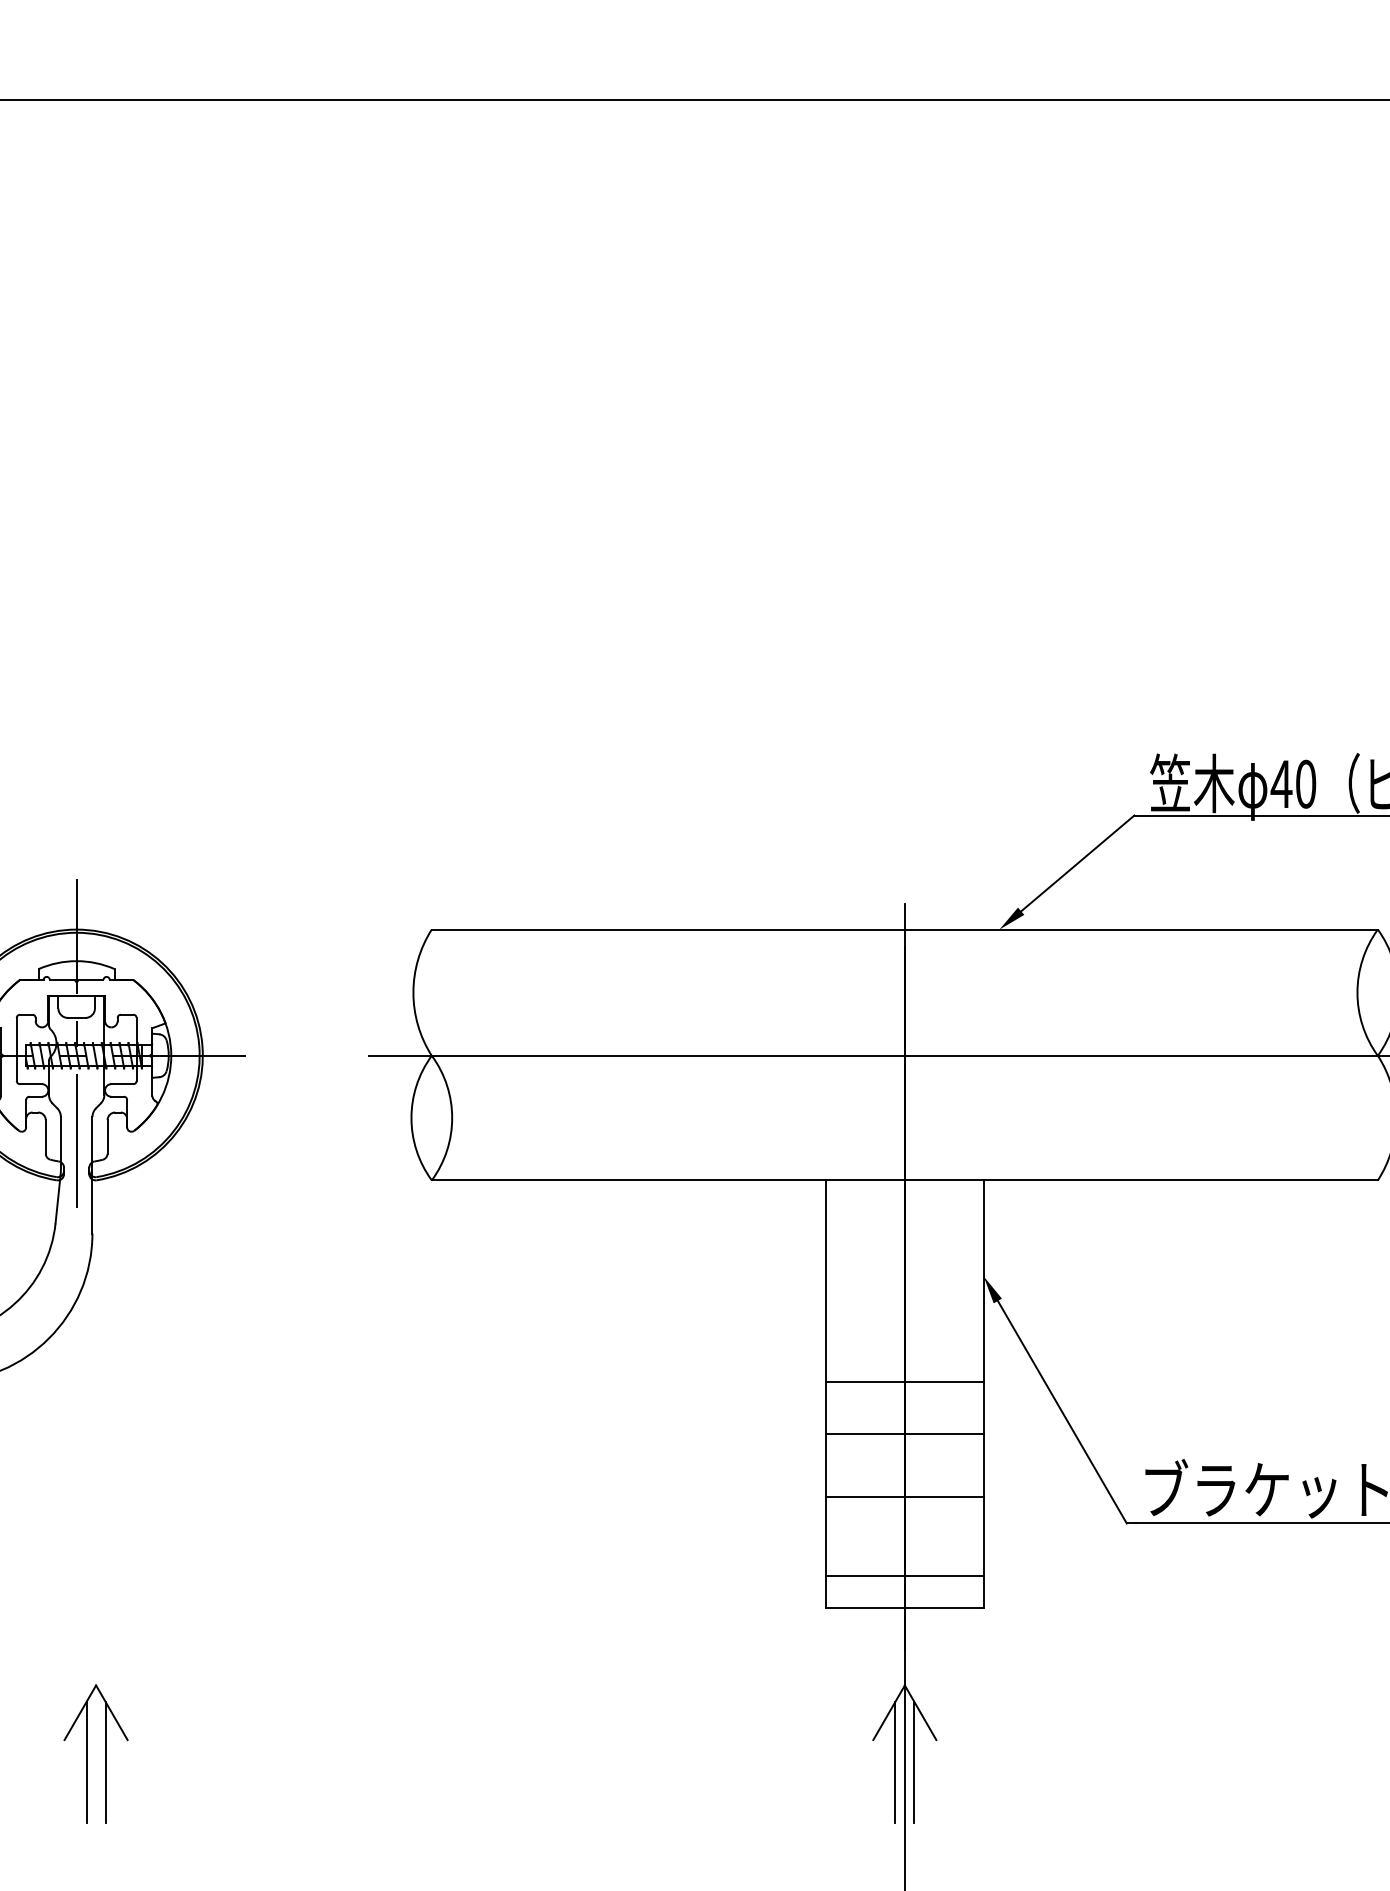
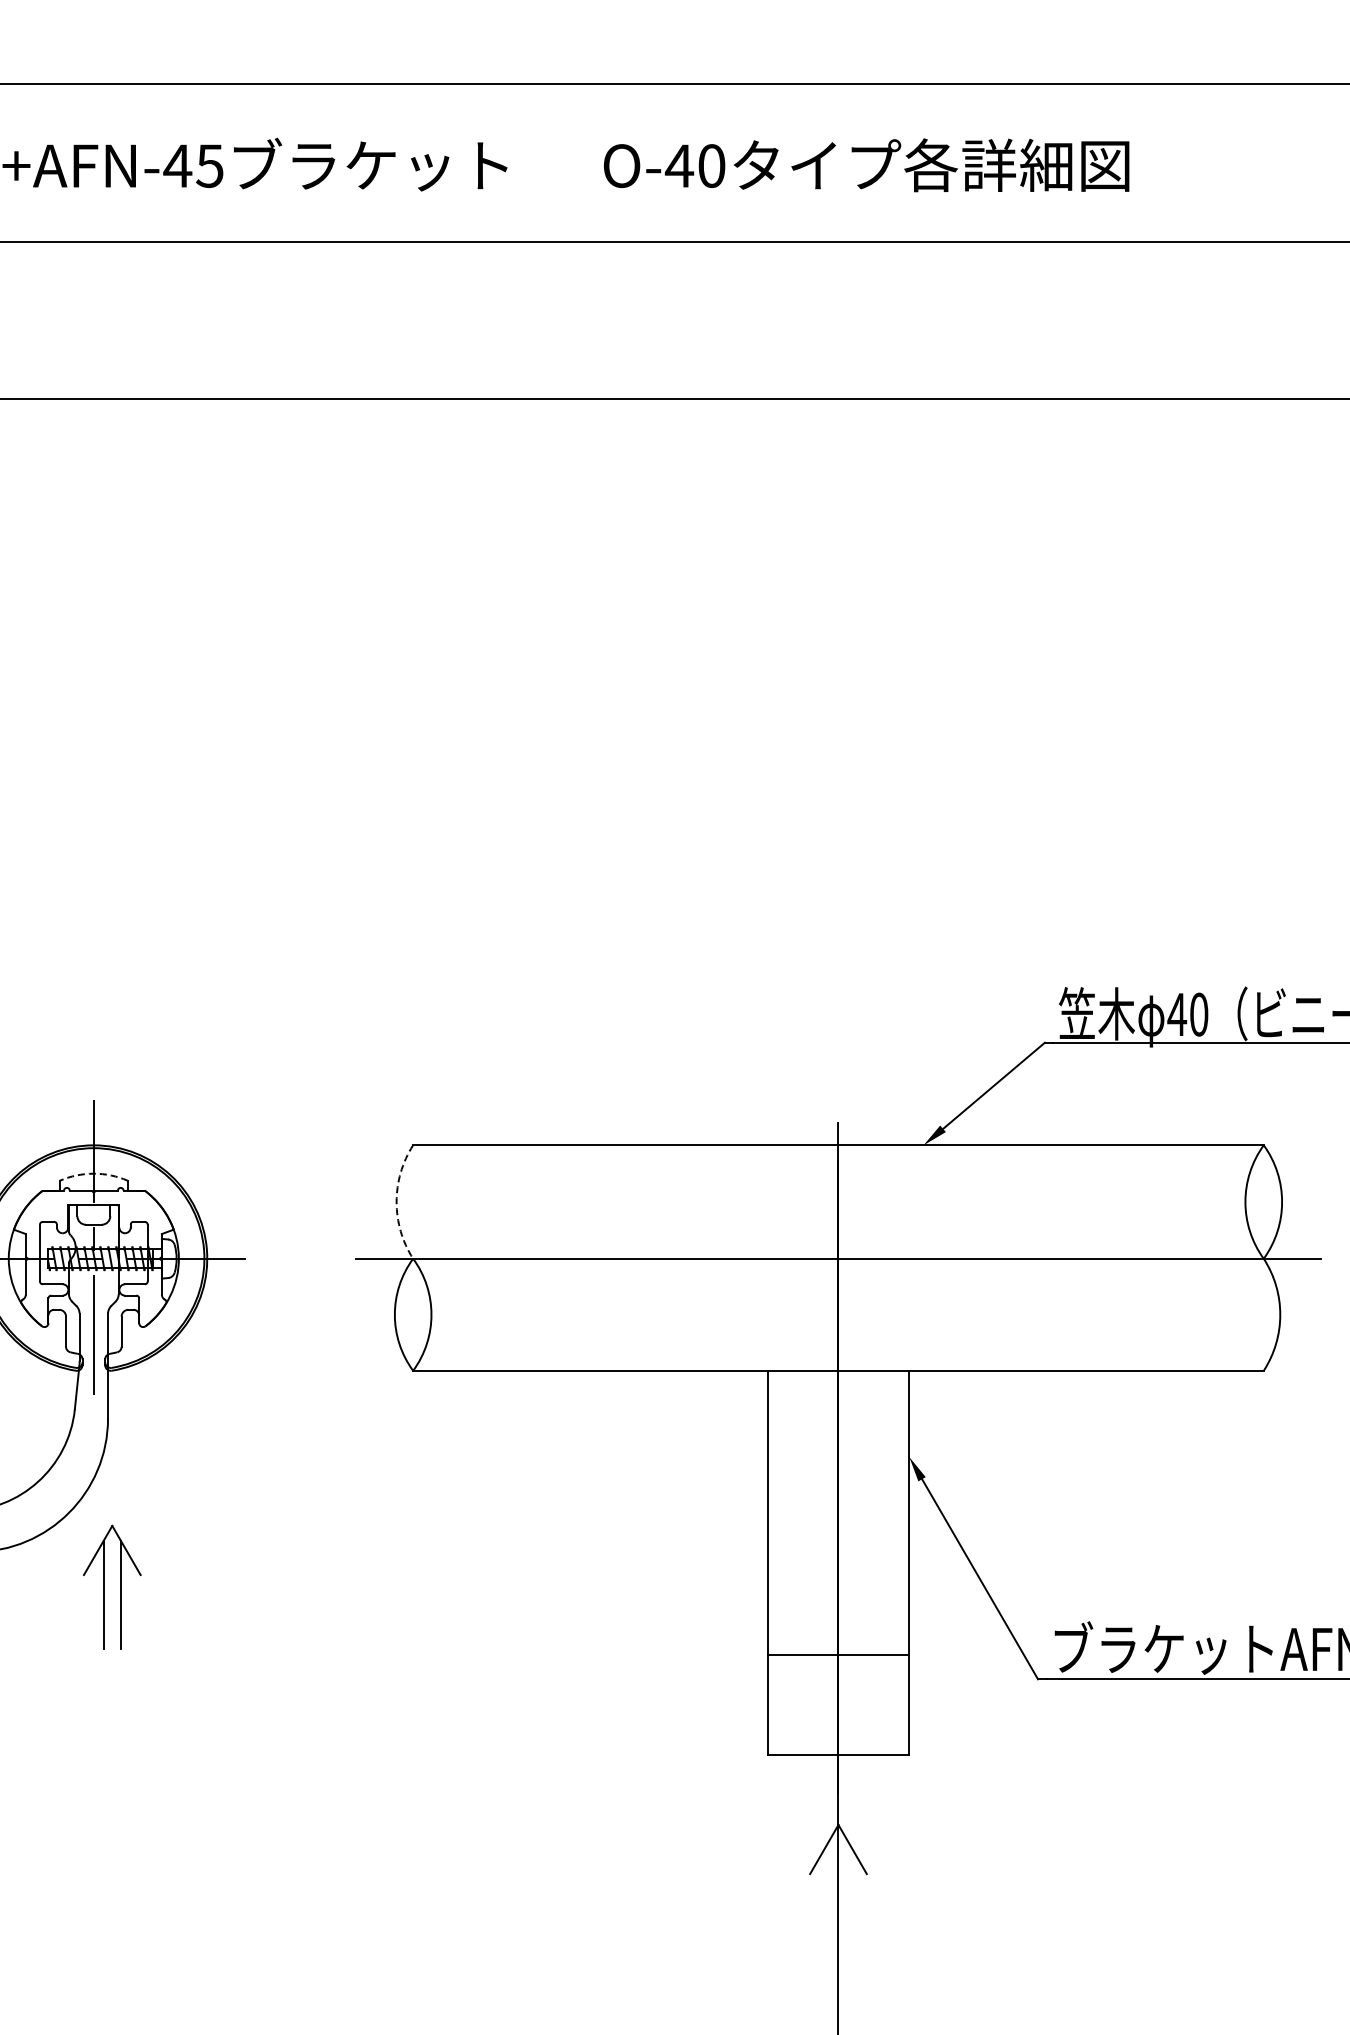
arc: (76, 960) -> (93, 1173), solid -> dashed
arc: (413, 993) -> (396, 1202), solid -> dashed
line: (904, 1381) -> (838, 1551), removed
line: (904, 1433) -> (838, 1598), removed
line: (904, 1575) -> (838, 1726), removed
part: (87, 1752) -> (104, 1586), moved
line: (894, 1761) -> (829, 1893), removed
line: (913, 1761) -> (846, 1893), removed

